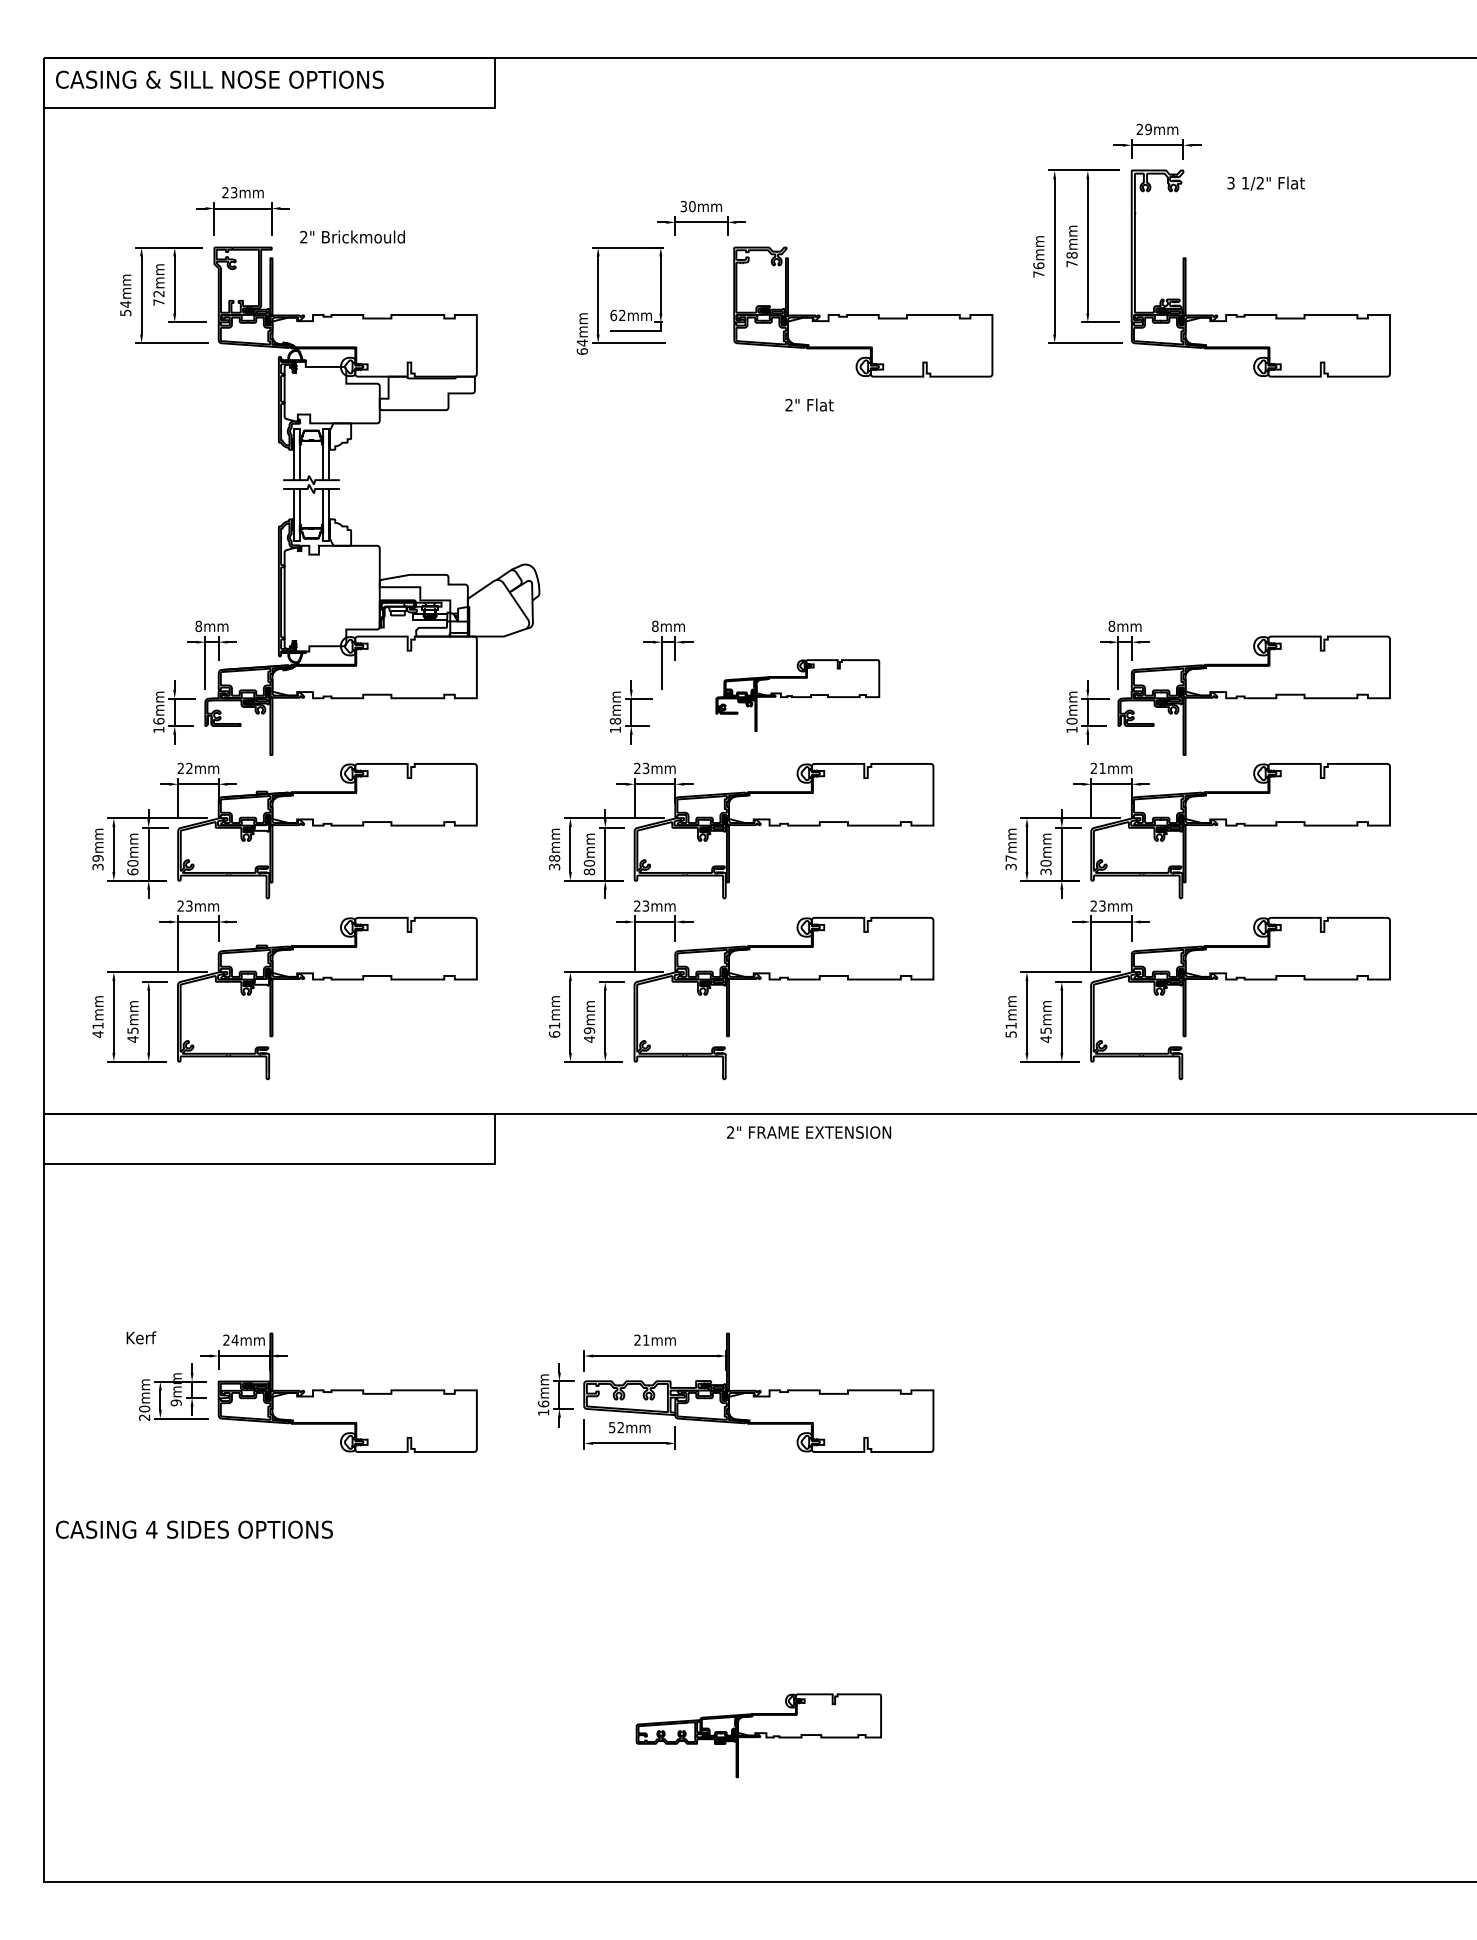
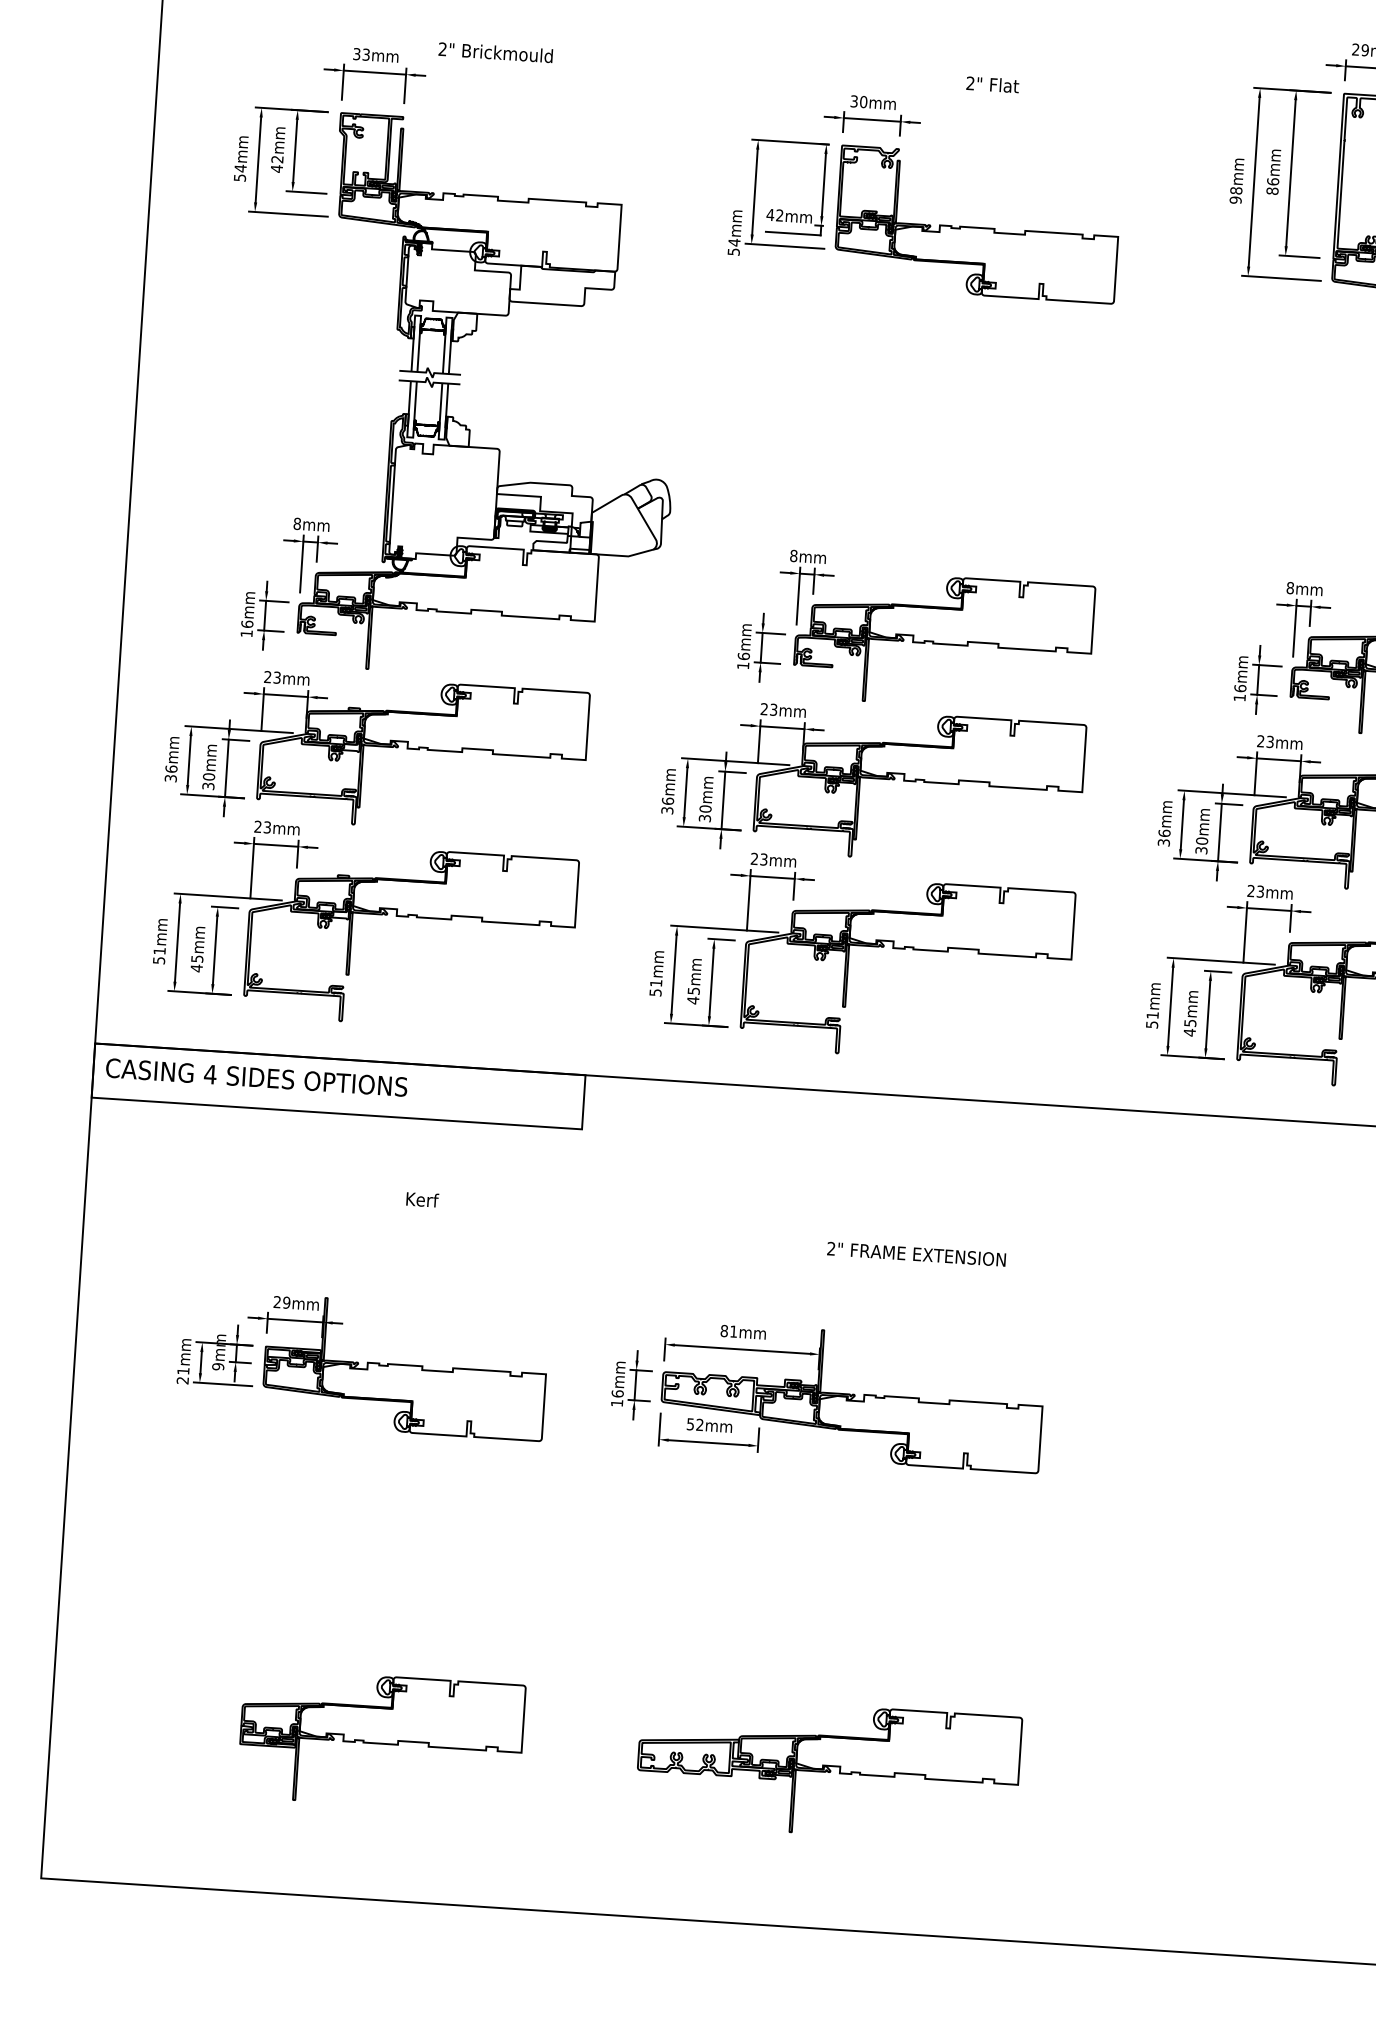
text: (225, 193) -> (356, 55), 23mm -> 33mm
text: (352, 236) -> (495, 51), moved
text: (1071, 259) -> (1272, 186), 78mm -> 86mm
text: (1038, 269) -> (1235, 194), 76mm -> 98mm
text: (158, 302) -> (276, 168), 72mm -> 42mm
part: (863, 311) -> (978, 224), moved
text: (613, 315) -> (770, 214), 62mm -> 42mm
text: (581, 351) -> (732, 251), 64mm -> 54mm
text: (809, 404) -> (992, 84), moved
part: (797, 695) -> (943, 641), size x1.67
text: (615, 720) -> (743, 655), 18mm -> 16mm
text: (1071, 720) -> (1239, 687), 10mm -> 16mm
text: (189, 768) -> (277, 677), 22mm -> 23mm
text: (1102, 768) -> (1270, 742), 21mm -> 23mm
text: (97, 858) -> (170, 769), 39mm -> 36mm
text: (554, 858) -> (667, 801), 38mm -> 36mm
text: (1010, 858) -> (1163, 833), 37mm -> 36mm
text: (132, 871) -> (208, 785), 60mm -> 30mm
text: (589, 871) -> (705, 817), 80mm -> 30mm
text: (588, 1030) -> (692, 990), 49mm -> 45mm
text: (97, 1034) -> (158, 960), 41mm -> 51mm
text: (554, 1034) -> (655, 992), 61mm -> 51mm
text: (809, 1132) -> (917, 1254), moved
text: (141, 1337) -> (422, 1199), moved
text: (234, 1339) -> (286, 1301), 24mm -> 29mm
text: (637, 1339) -> (724, 1330), 21mm -> 81mm
text: (144, 1408) -> (183, 1370), 20mm -> 21mm
text: (194, 1529) -> (256, 1077), moved
part: (347, 1735) -> (381, 1740), added
part: (758, 1735) -> (828, 1769), size x1.43

